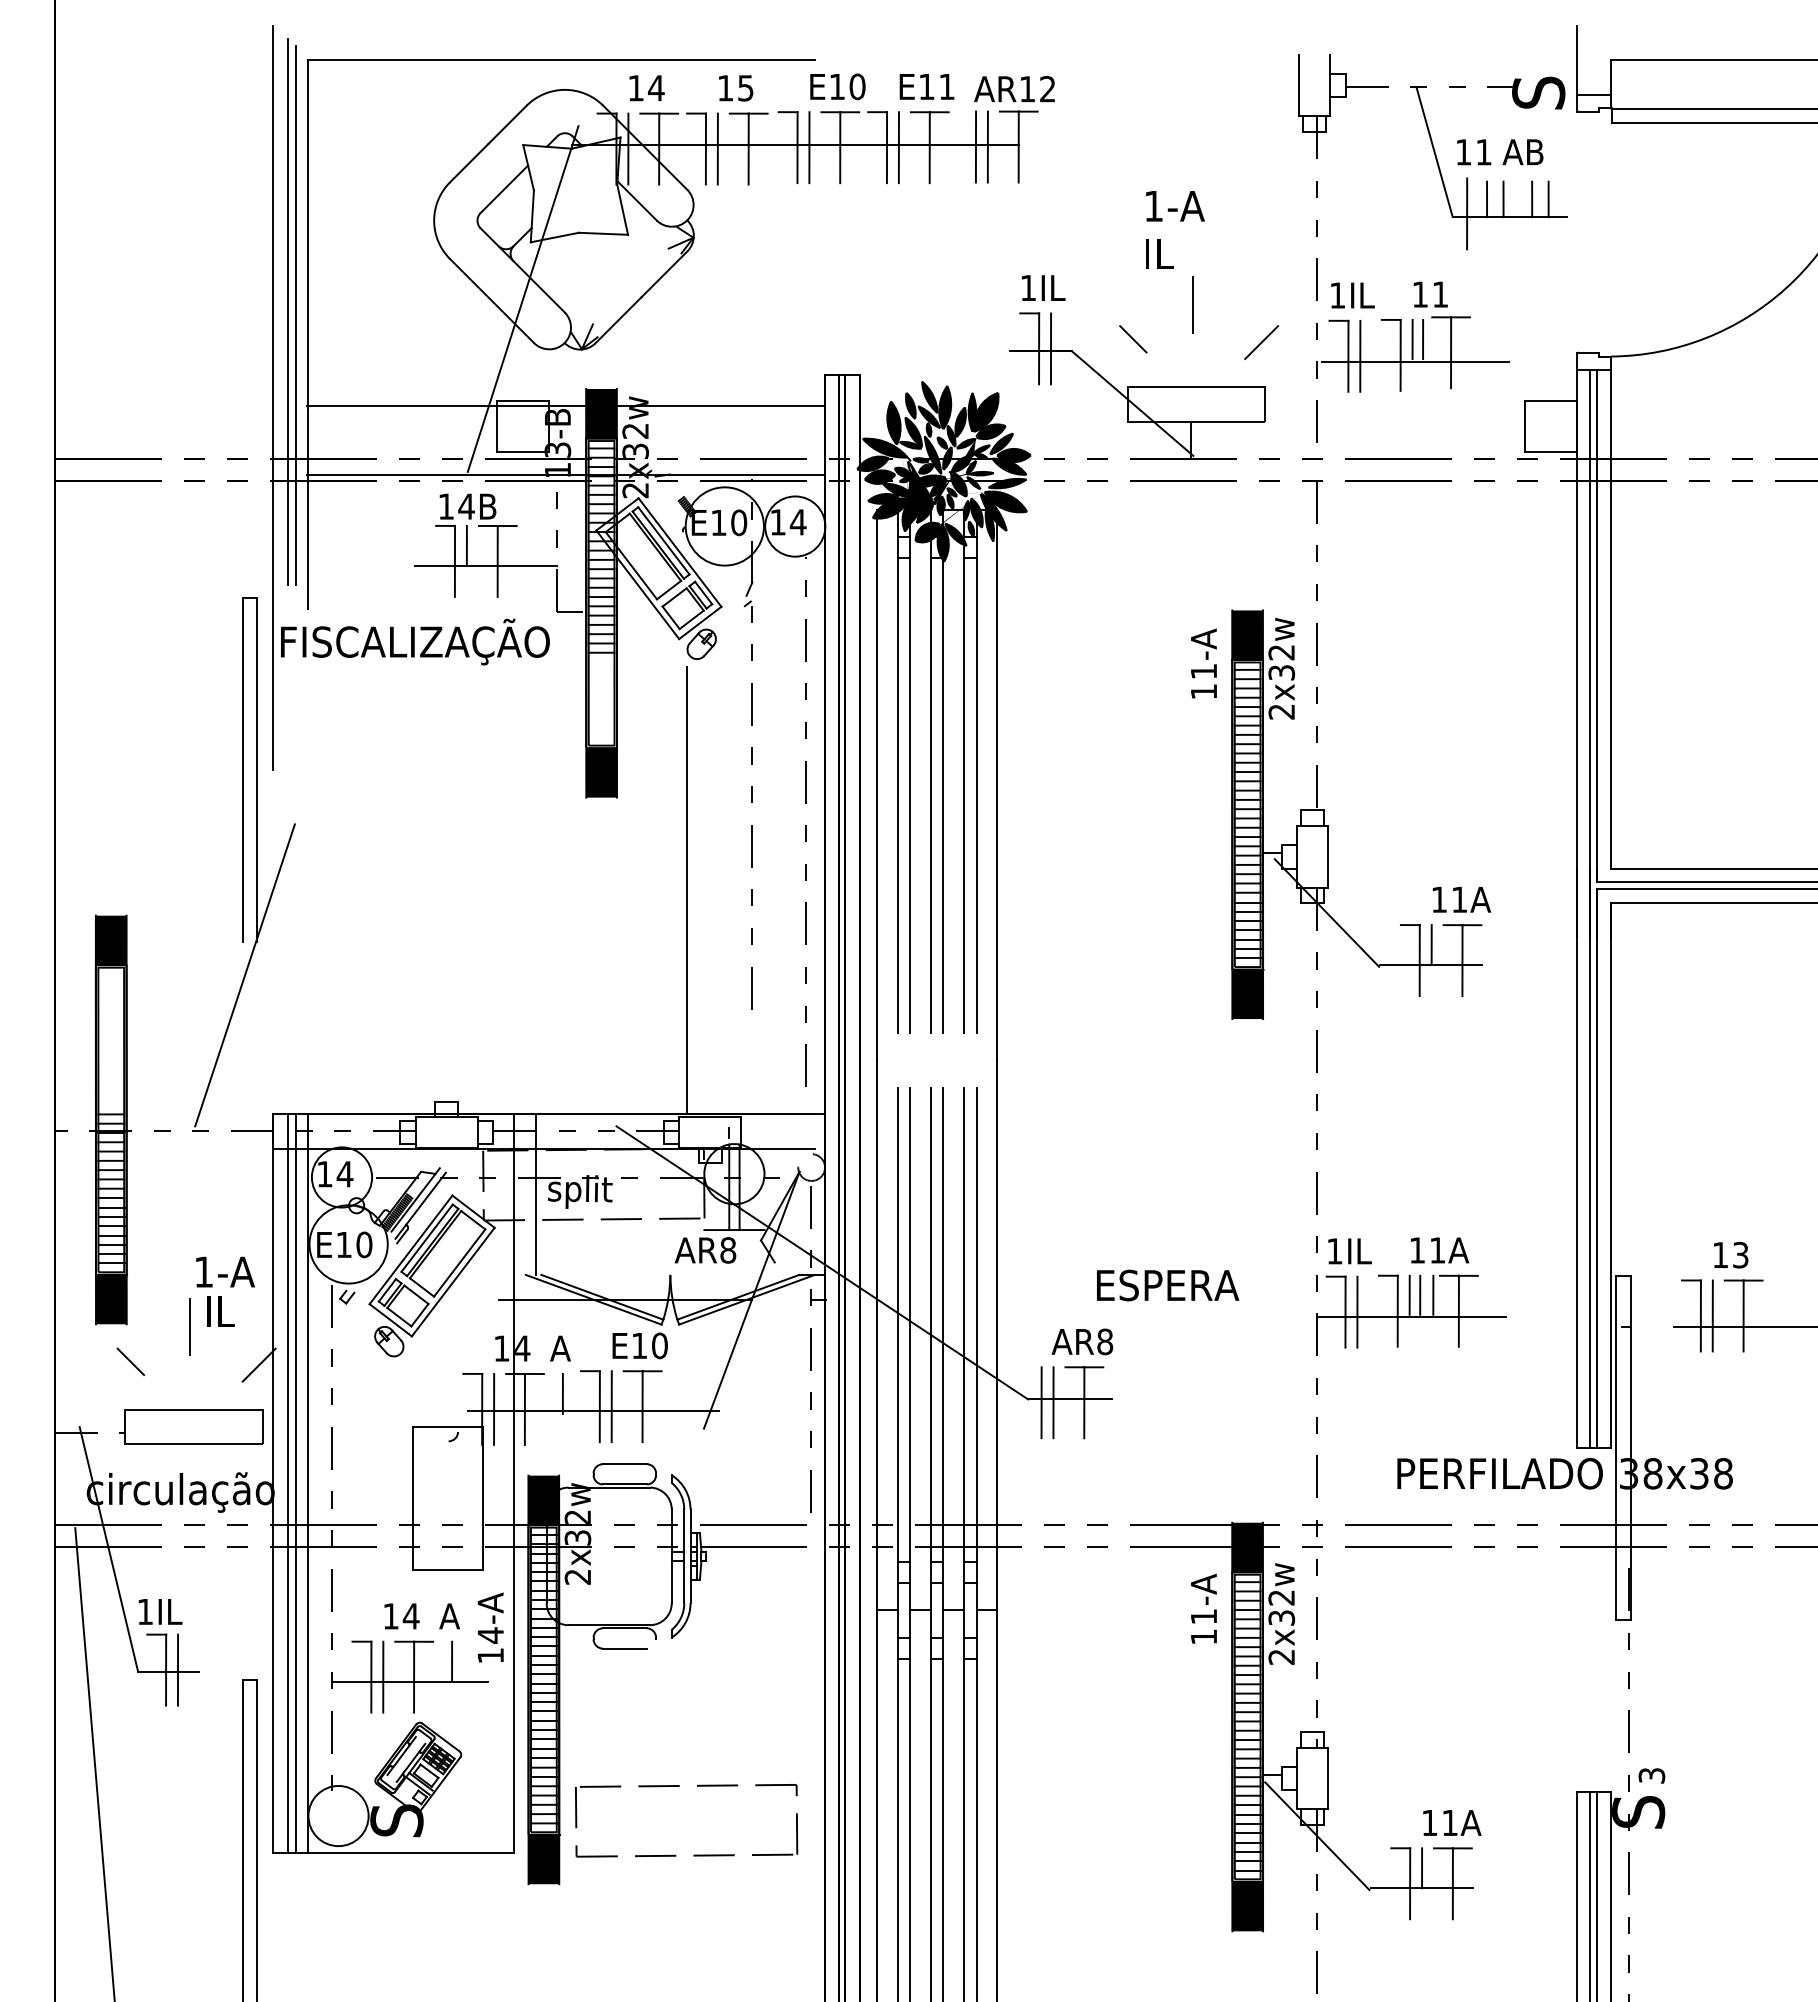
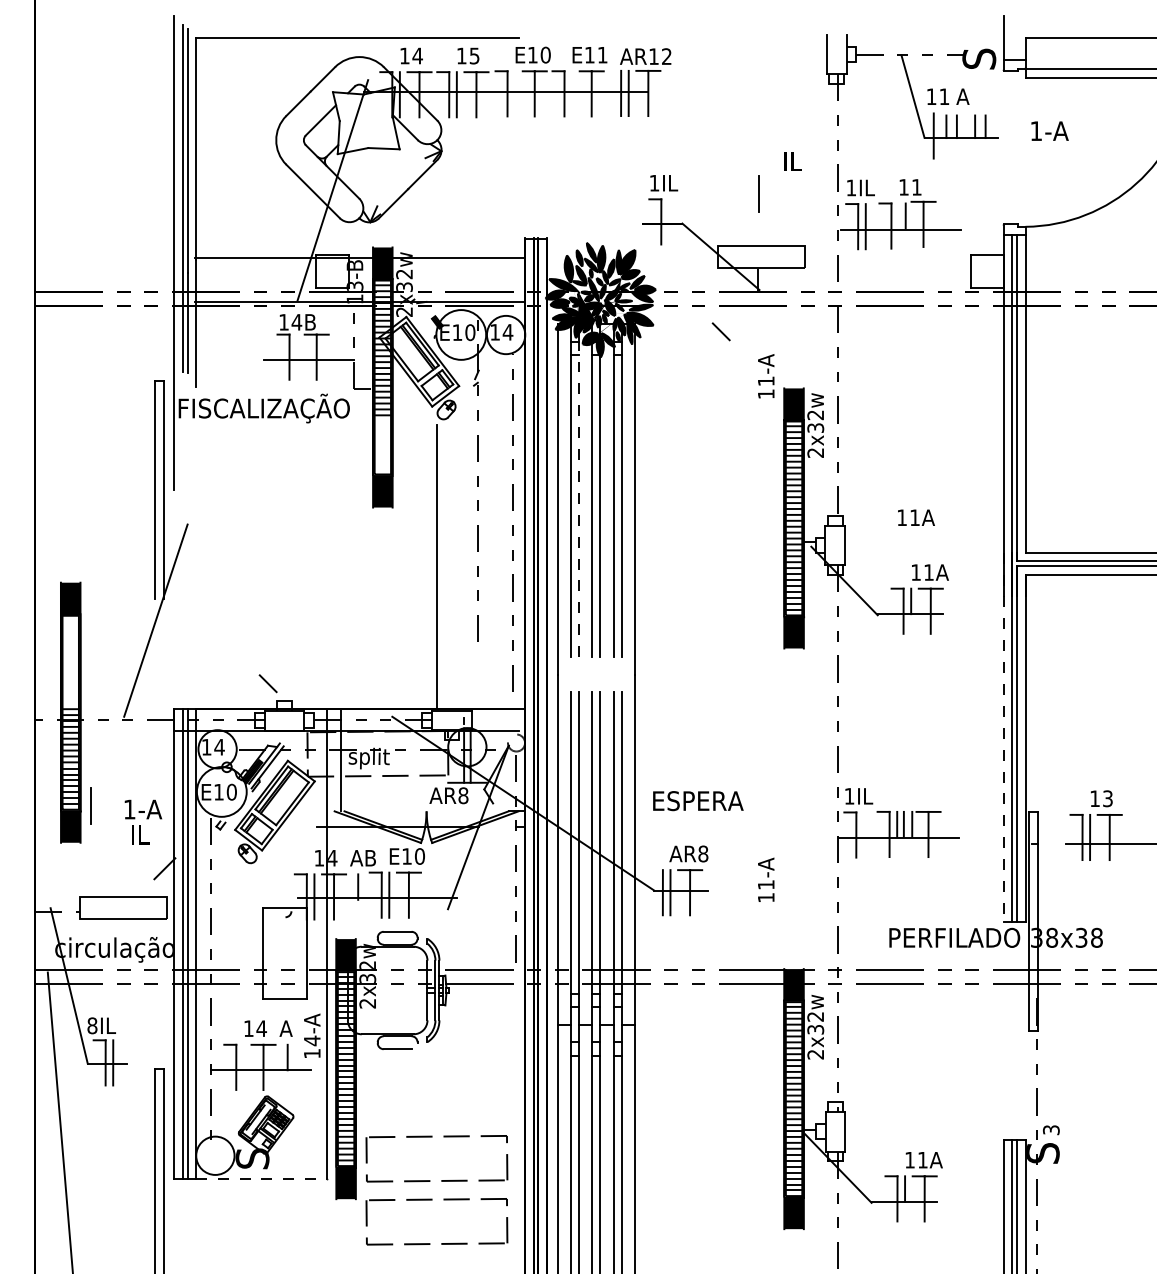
line: (810, 147) -> (515, 93), removed
line: (899, 147) -> (572, 93), removed
text: (1534, 151) -> (976, 96), AB -> A
text: (1174, 205) -> (1049, 130), moved
text: (1158, 253) -> (792, 161), moved
line: (1132, 338) -> (720, 331), moved
line: (1413, 338) -> (899, 215), removed
line: (1260, 341) -> (802, 217), removed
line: (1050, 348) -> (668, 221), removed
line: (467, 546) -> (297, 347), removed
text: (1204, 663) -> (766, 376), moved
line: (910, 784) -> (579, 499), solid -> dashed
line: (1576, 1158) -> (1003, 737), solid -> dashed
text: (1440, 1250) -> (916, 517), moved
text: (1168, 1286) -> (698, 801), moved
line: (1356, 1311) -> (863, 834), removed
line: (189, 1327) -> (90, 805), moved
text: (582, 1348) -> (370, 858), A -> AB
line: (129, 1361) -> (267, 683), moved
text: (1204, 1608) -> (766, 879), moved
text: (145, 1611) -> (92, 1025), 1IL -> 8IL
line: (382, 1675) -> (243, 1066), removed
line: (410, 1853) -> (261, 1179), solid -> dashed
part: (679, 1886) -> (432, 1200), added

